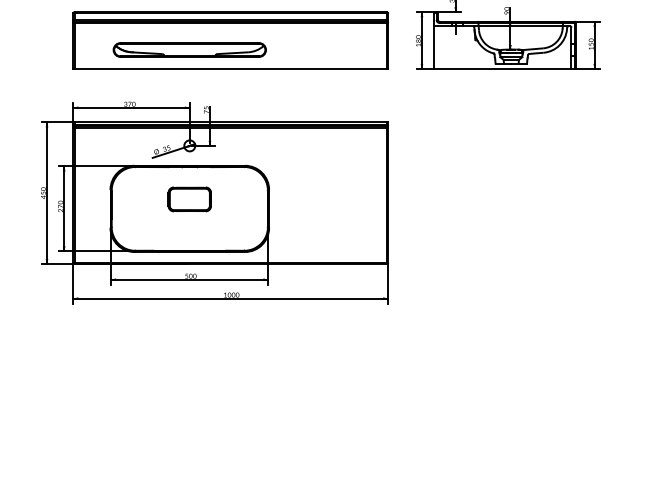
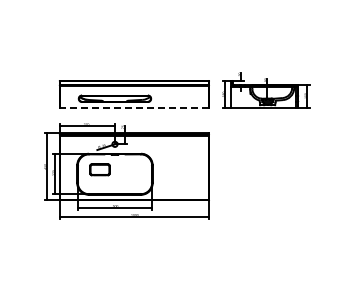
line: (228, 68) -> (133, 107), solid -> dashed
part: (188, 198) -> (99, 169), moved

